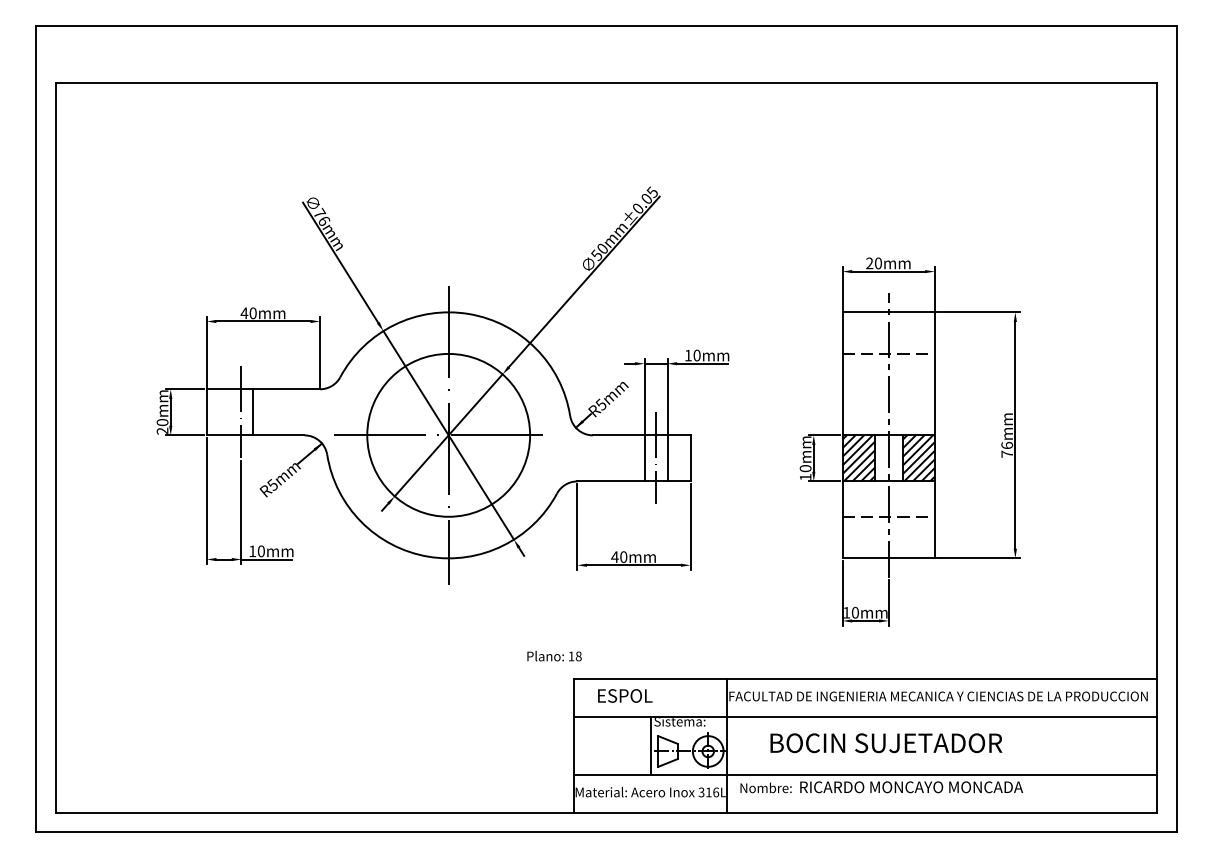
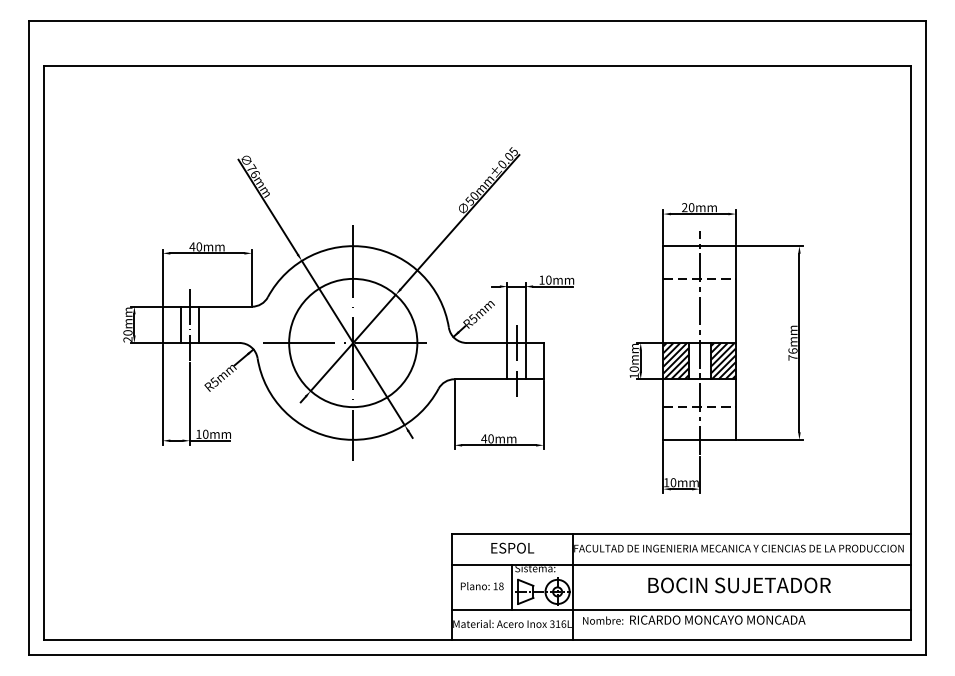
line: (229, 412) -> (180, 325), added
text: (554, 656) -> (482, 586), moved
text: (625, 695) -> (512, 547), moved
text: (886, 743) -> (739, 585), moved

